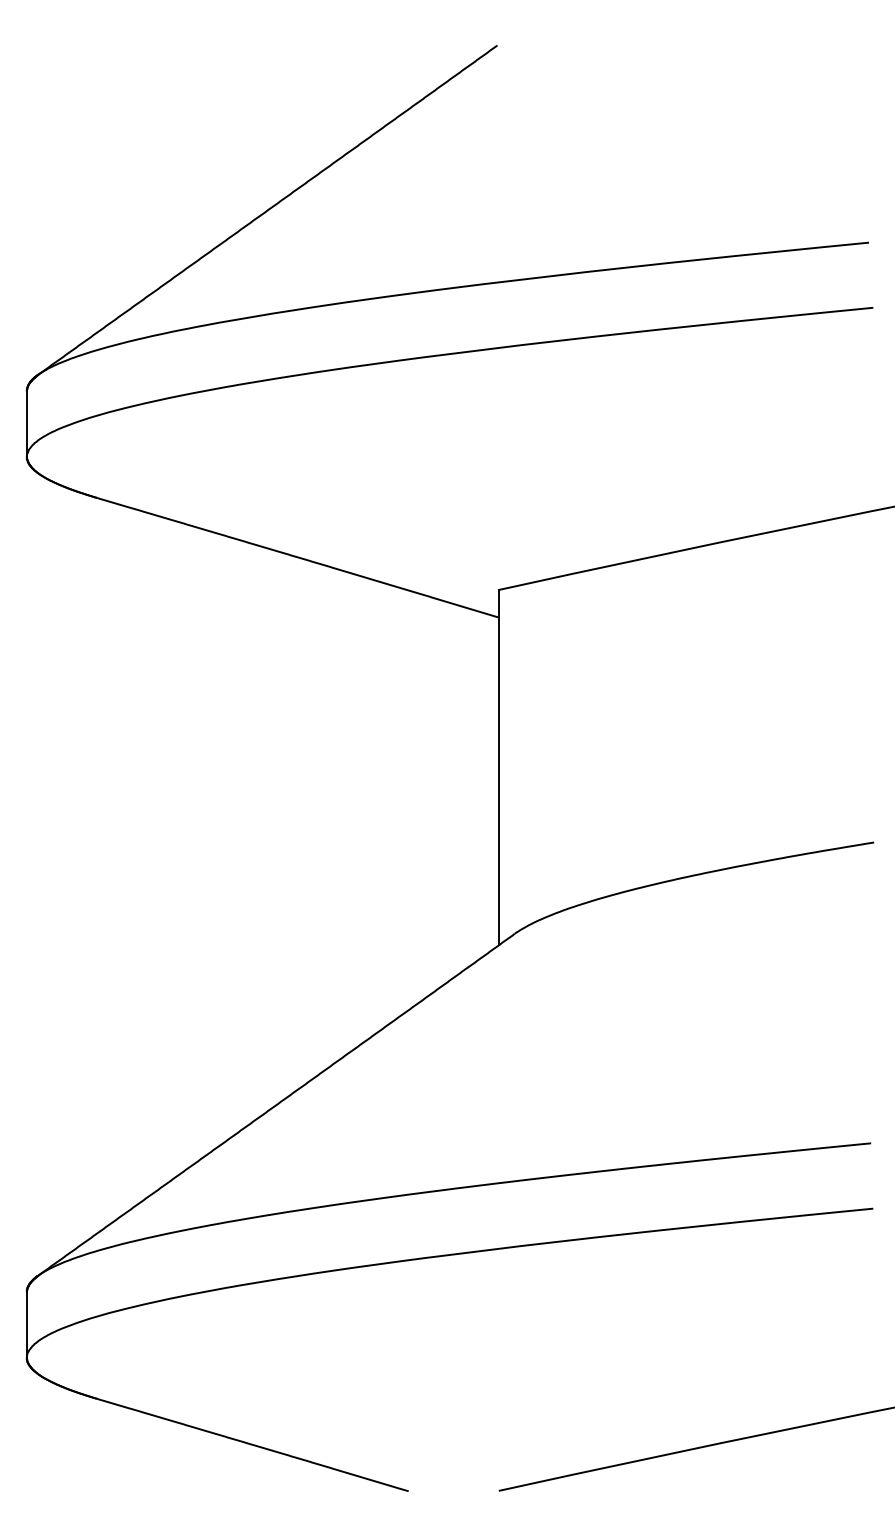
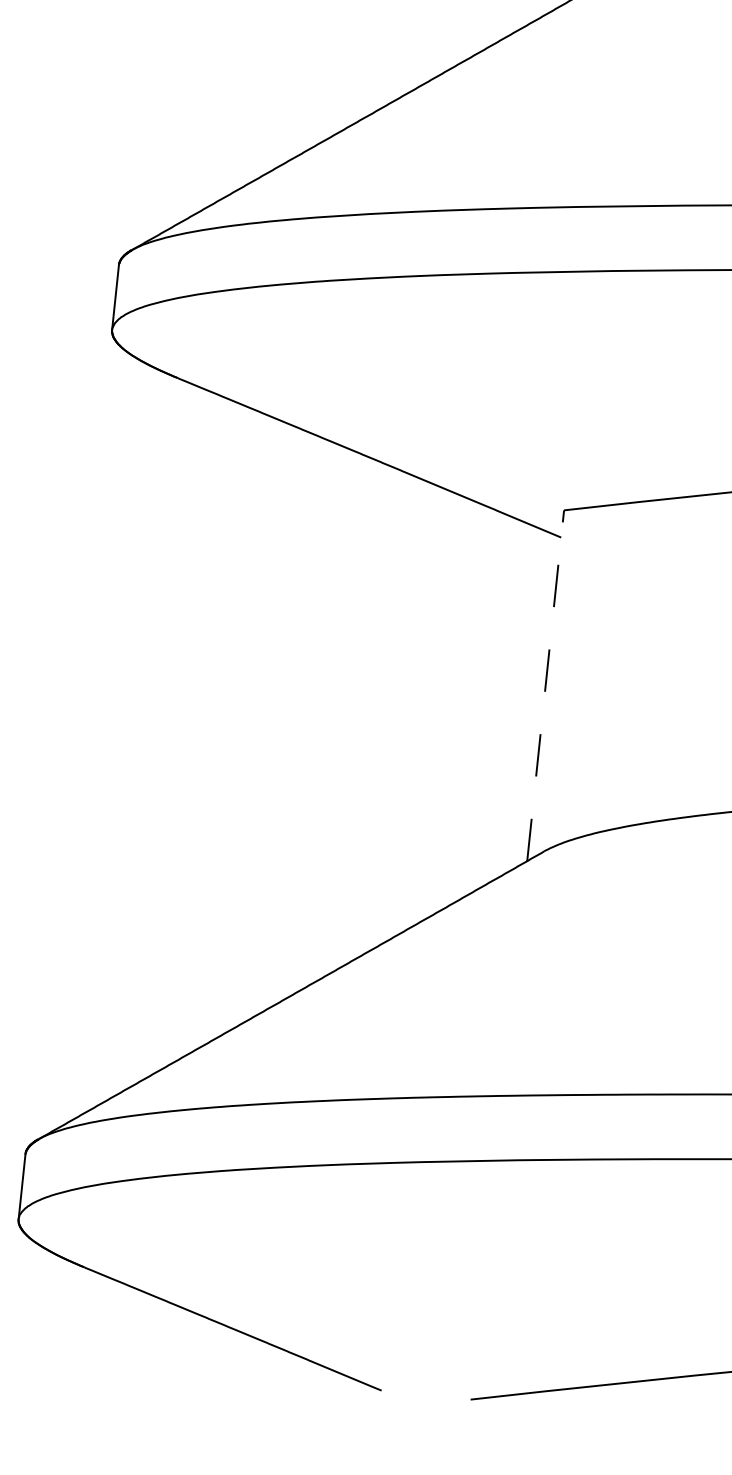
line: (498, 767) -> (545, 685), solid -> dashed

